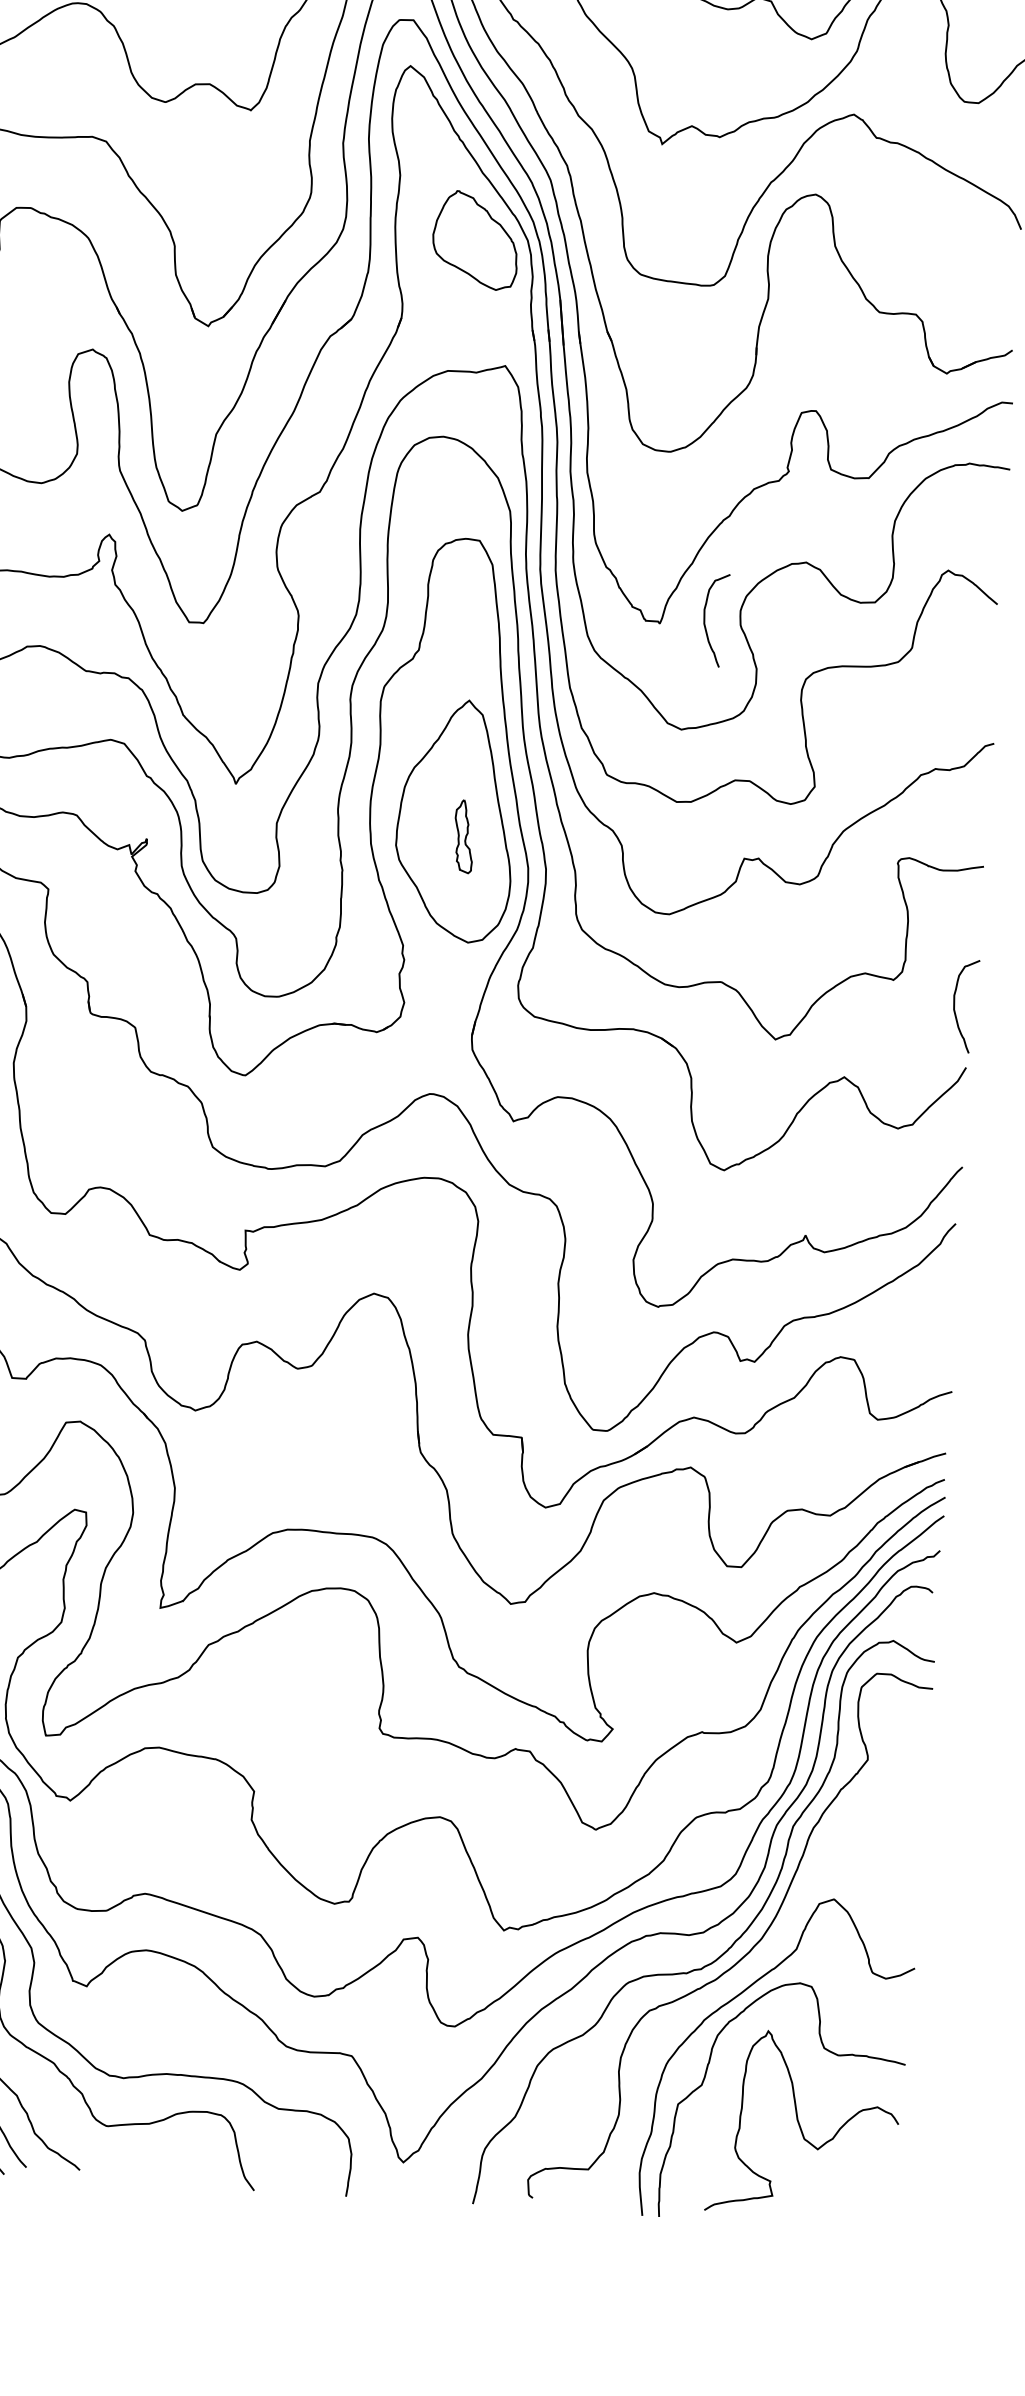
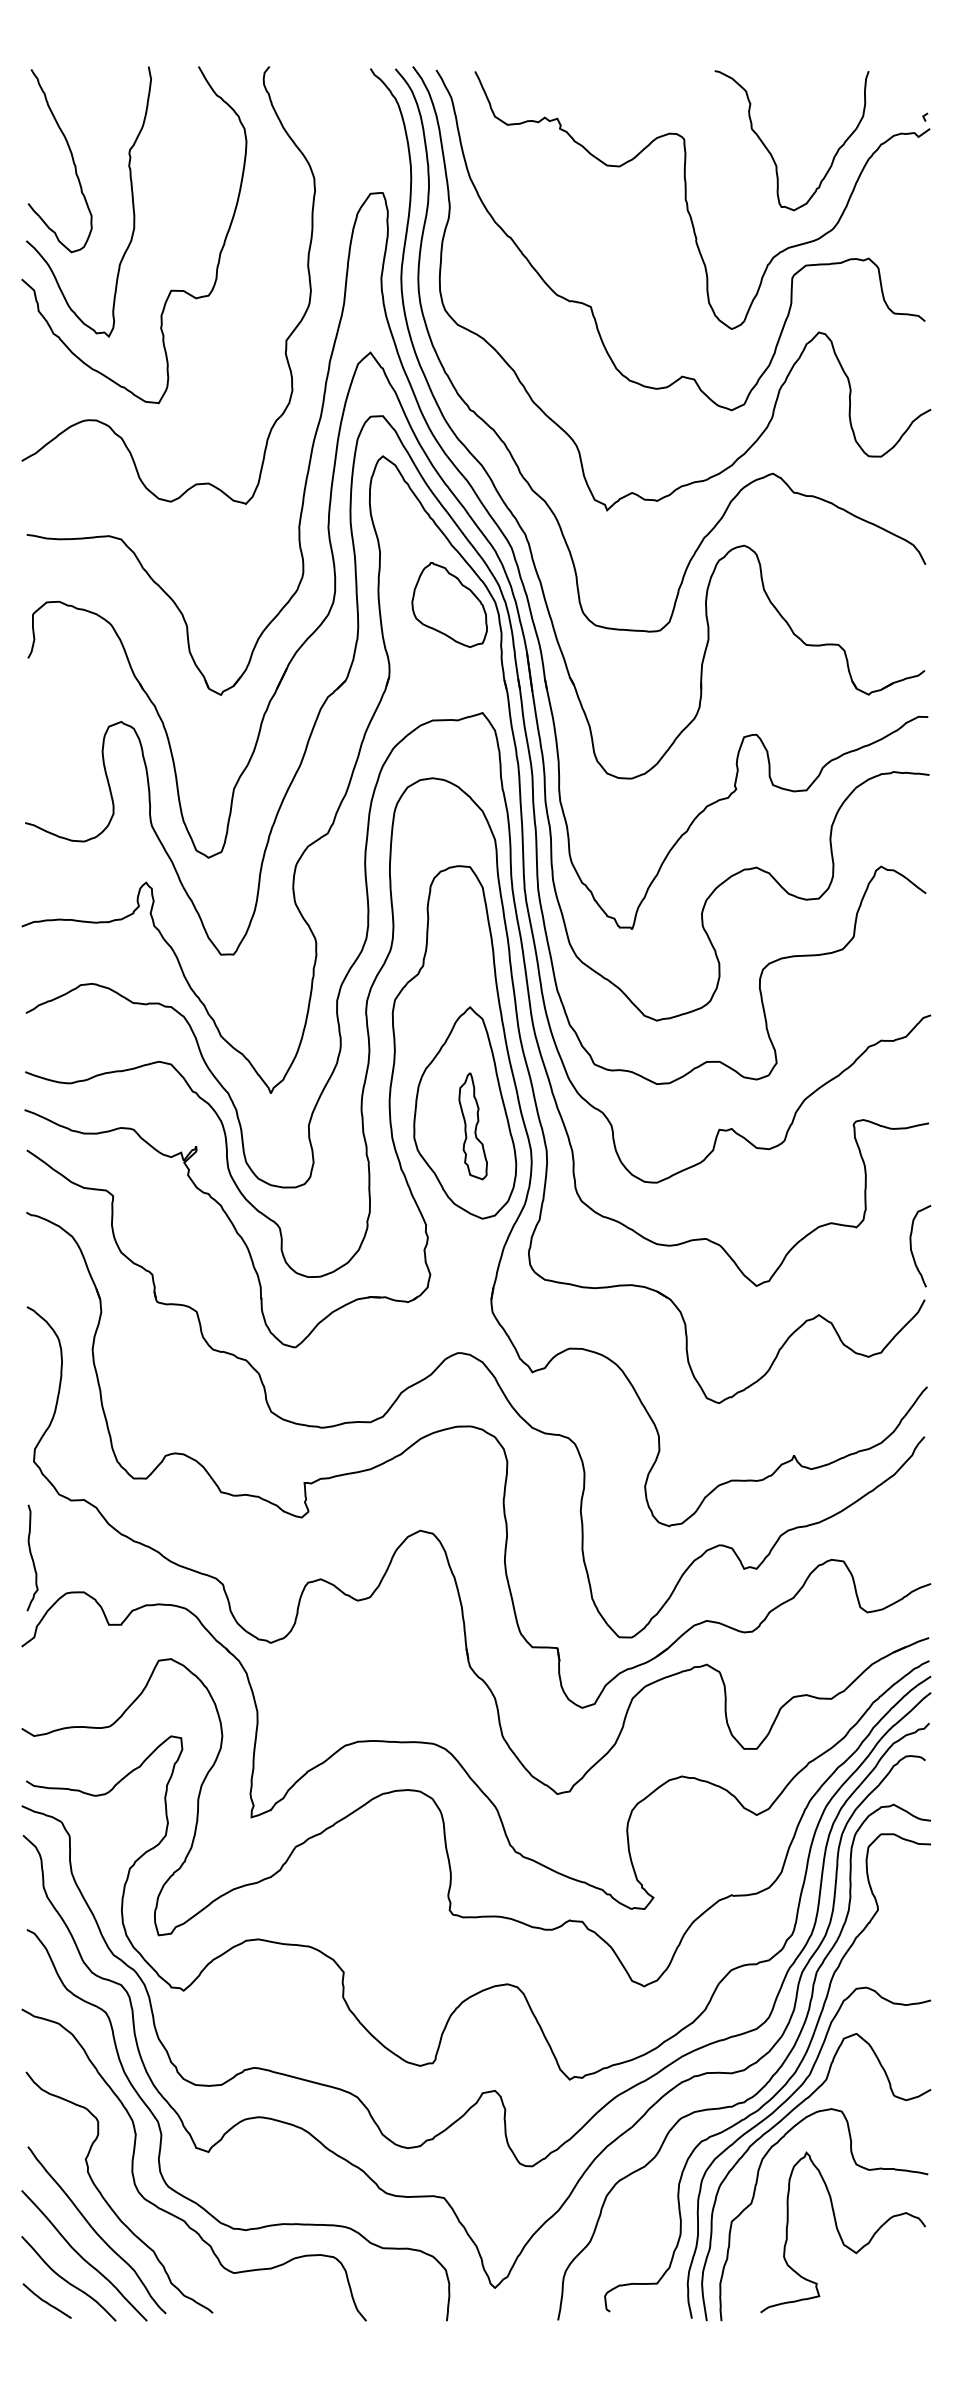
curve: (705, 624) -> (672, 927), removed
part: (463, 836) -> (472, 1126), size x1.67
curve: (731, 1986) -> (771, 2115), added

